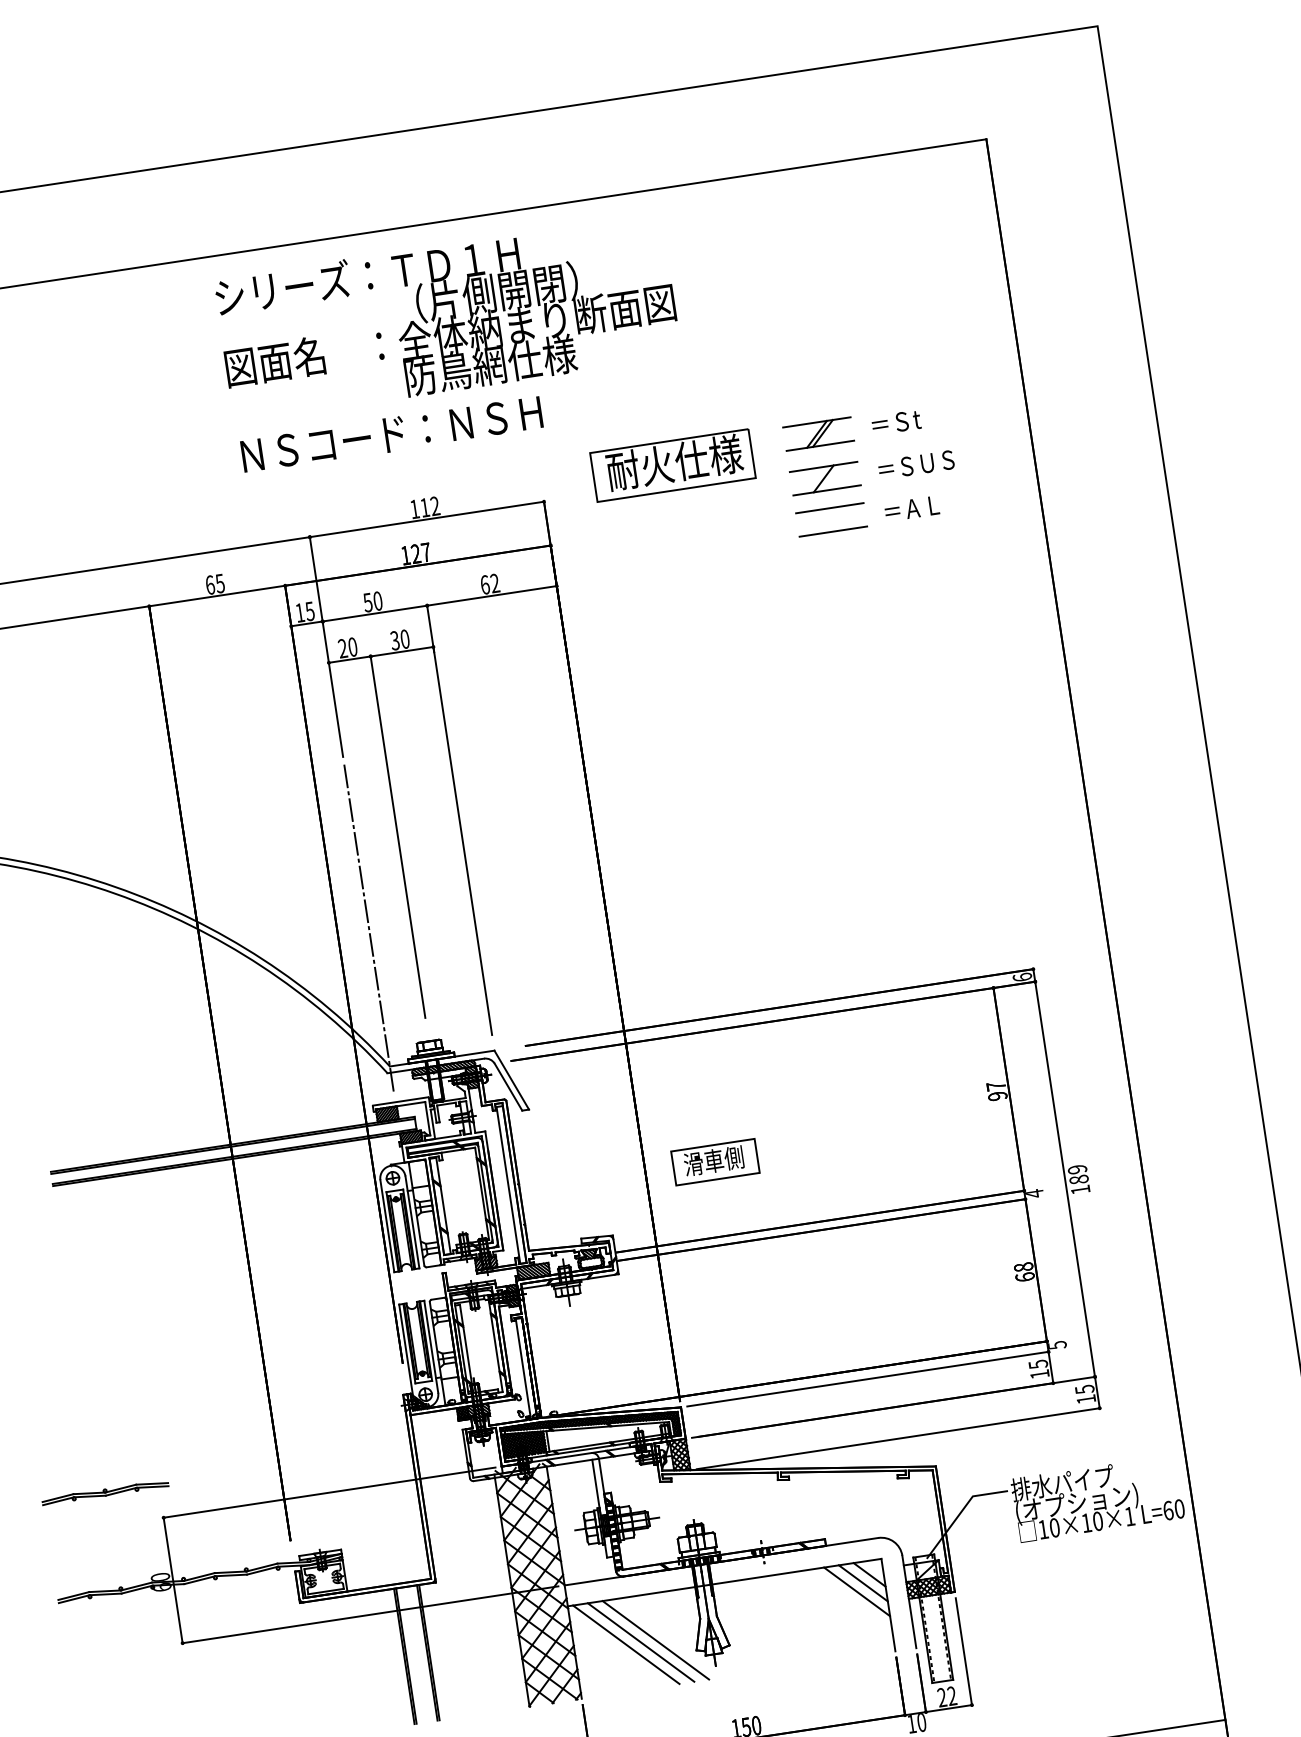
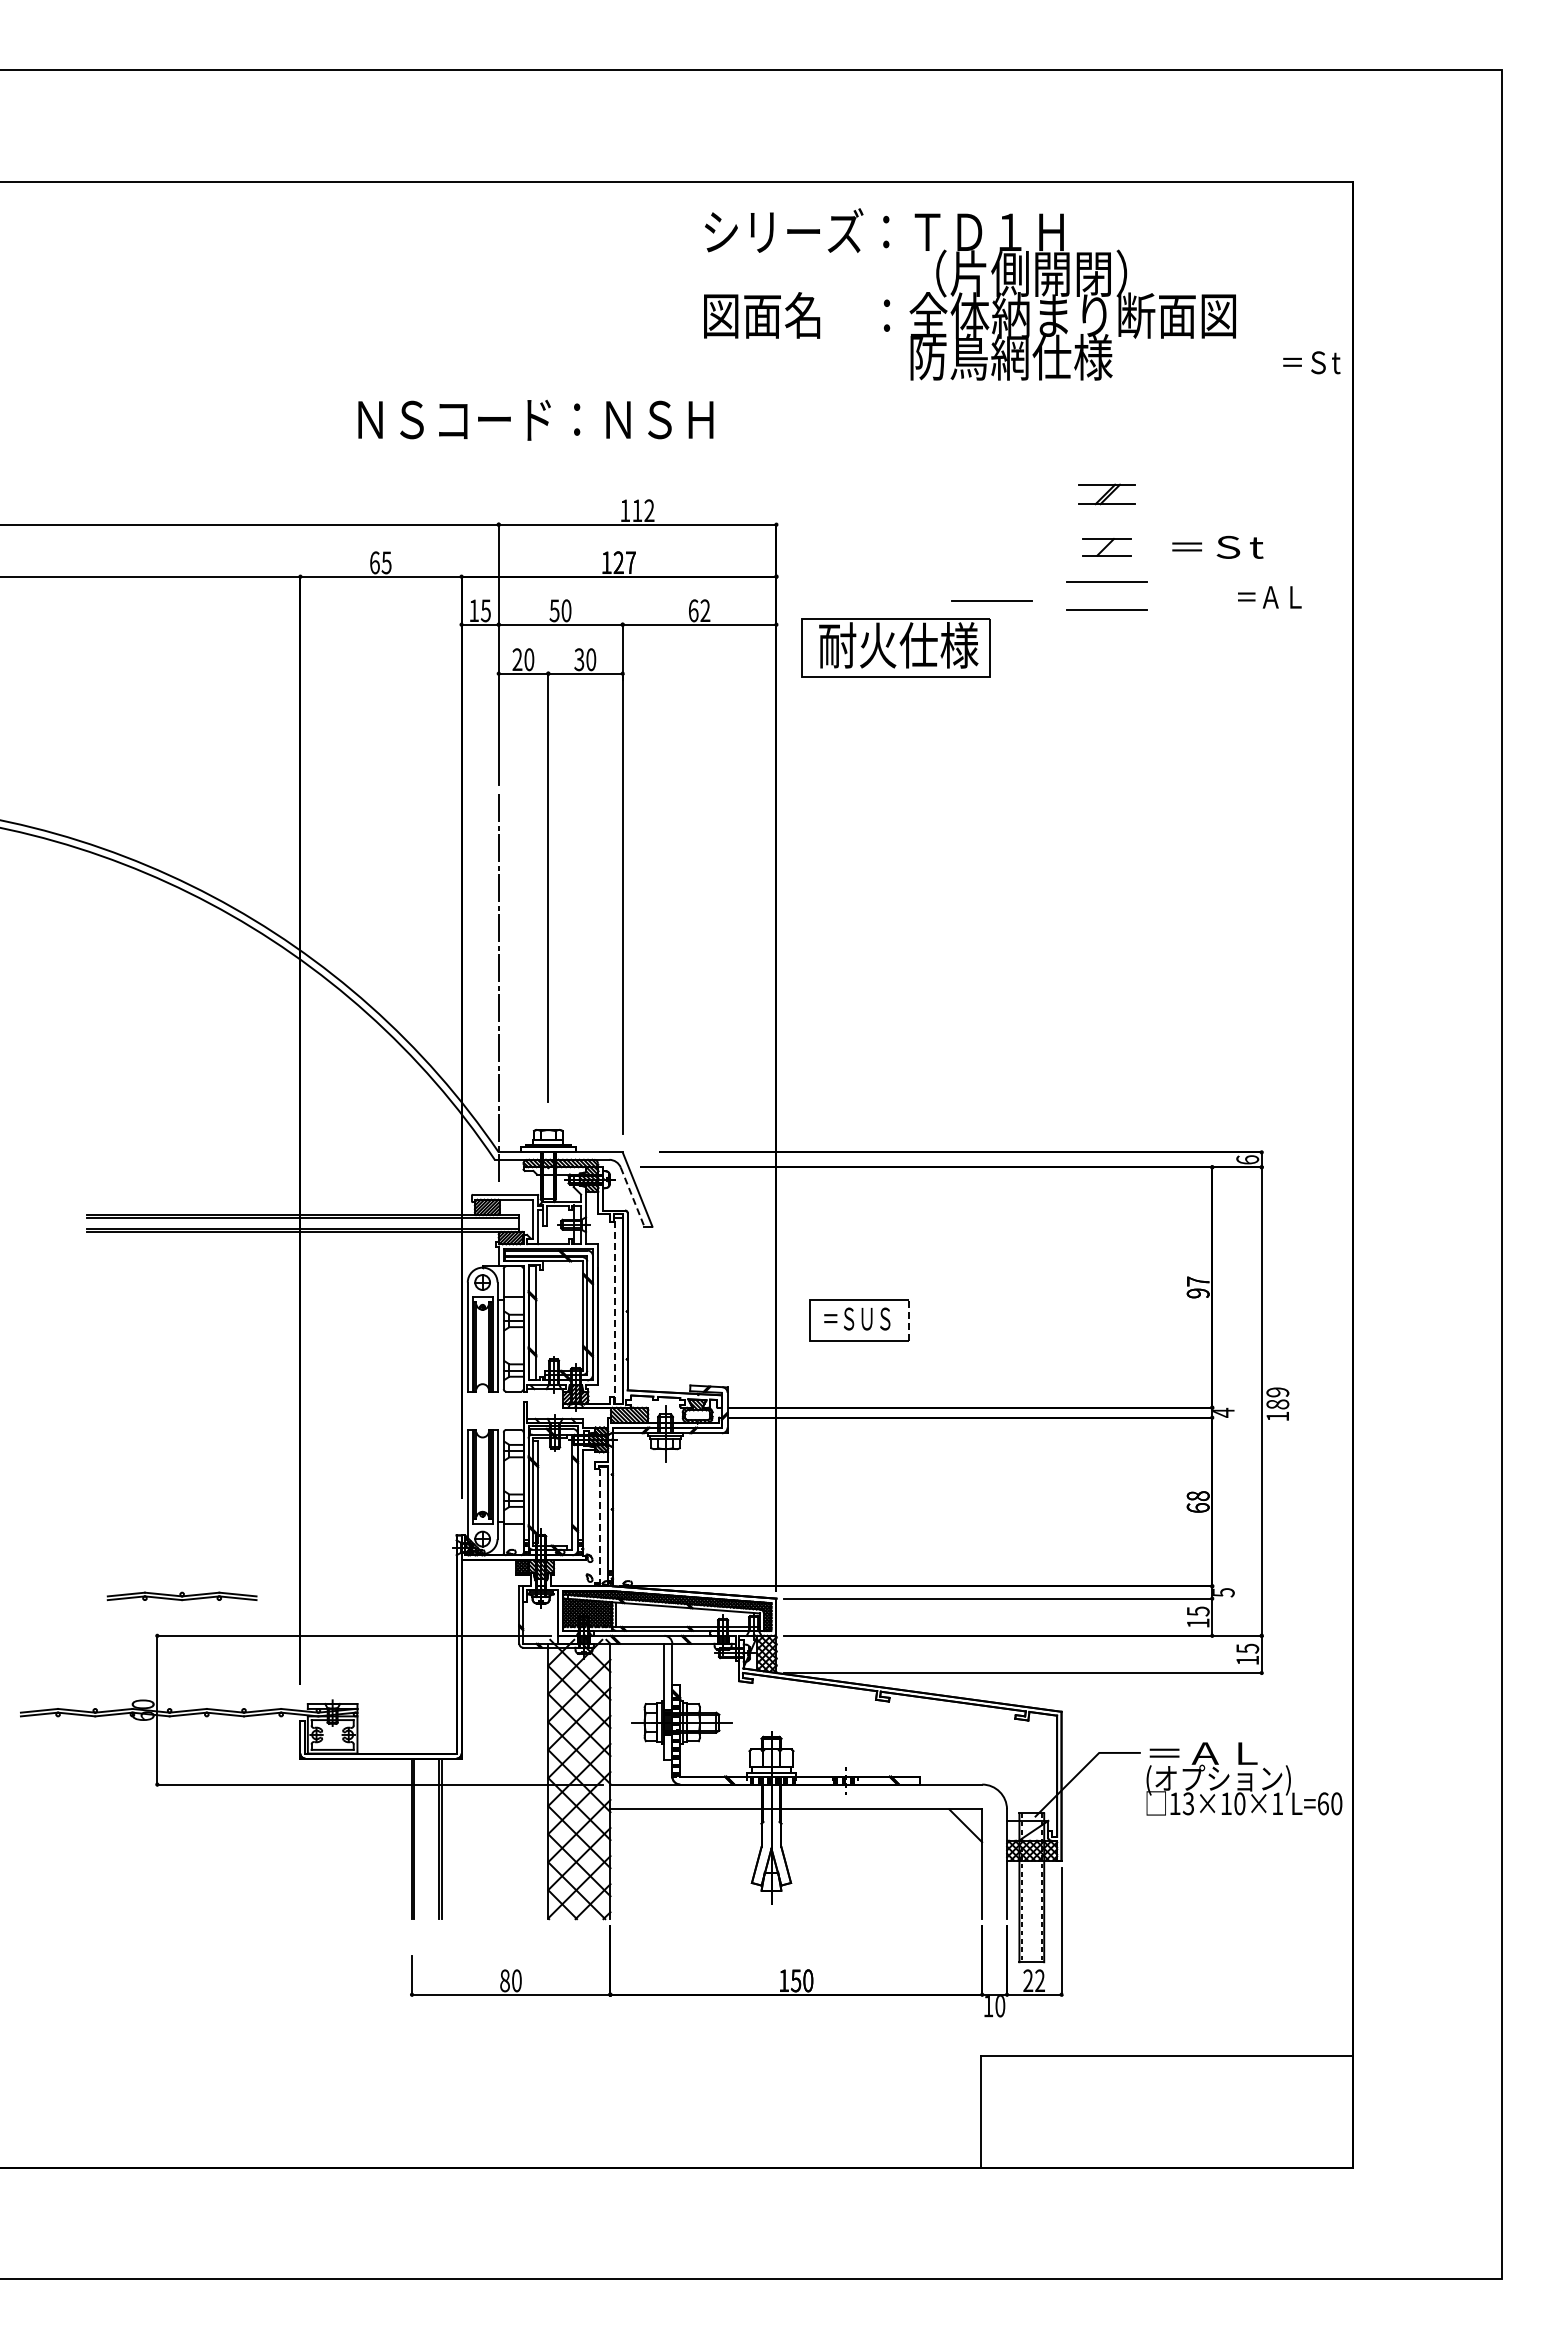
text: (447, 317) -> (969, 294), moved
text: (896, 422) -> (1311, 362), moved
text: (391, 434) -> (535, 419), moved
part: (818, 434) -> (1106, 494), size x0.7
part: (672, 464) -> (895, 647), moved
text: (917, 464) -> (1216, 546), ＝ＳＵＳ -> ＝Ｓt
part: (825, 478) -> (1106, 547), size x0.6
text: (911, 508) -> (1269, 597), moved
line: (735, 538) -> (991, 600), added
line: (508, 1087) -> (632, 1197), solid -> dashed
line: (756, 1155) -> (908, 1319), solid -> dashed
text: (713, 1160) -> (857, 1318), 滑車側 -> ＝ＳＵＳ
line: (508, 1185) -> (615, 1311), solid -> dashed
line: (523, 1369) -> (600, 1526), solid -> dashed
text: (1062, 1483) -> (1205, 1753), 排水パイプ -> ＝ＡＬ
part: (104, 1492) -> (181, 1596), moved
text: (1054, 1527) -> (1188, 1803), 10×10×1 -> 13×10×1
line: (862, 1583) -> (956, 1834), removed
line: (857, 1591) -> (948, 1843), removed
line: (655, 1640) -> (706, 1864), removed
line: (640, 1642) -> (688, 1864), removed
line: (626, 1645) -> (671, 1864), removed

